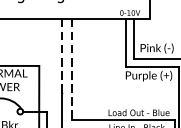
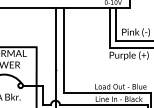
line: (61, 56) -> (55, 39), dashed -> solid
line: (71, 69) -> (63, 50), dashed -> solid

